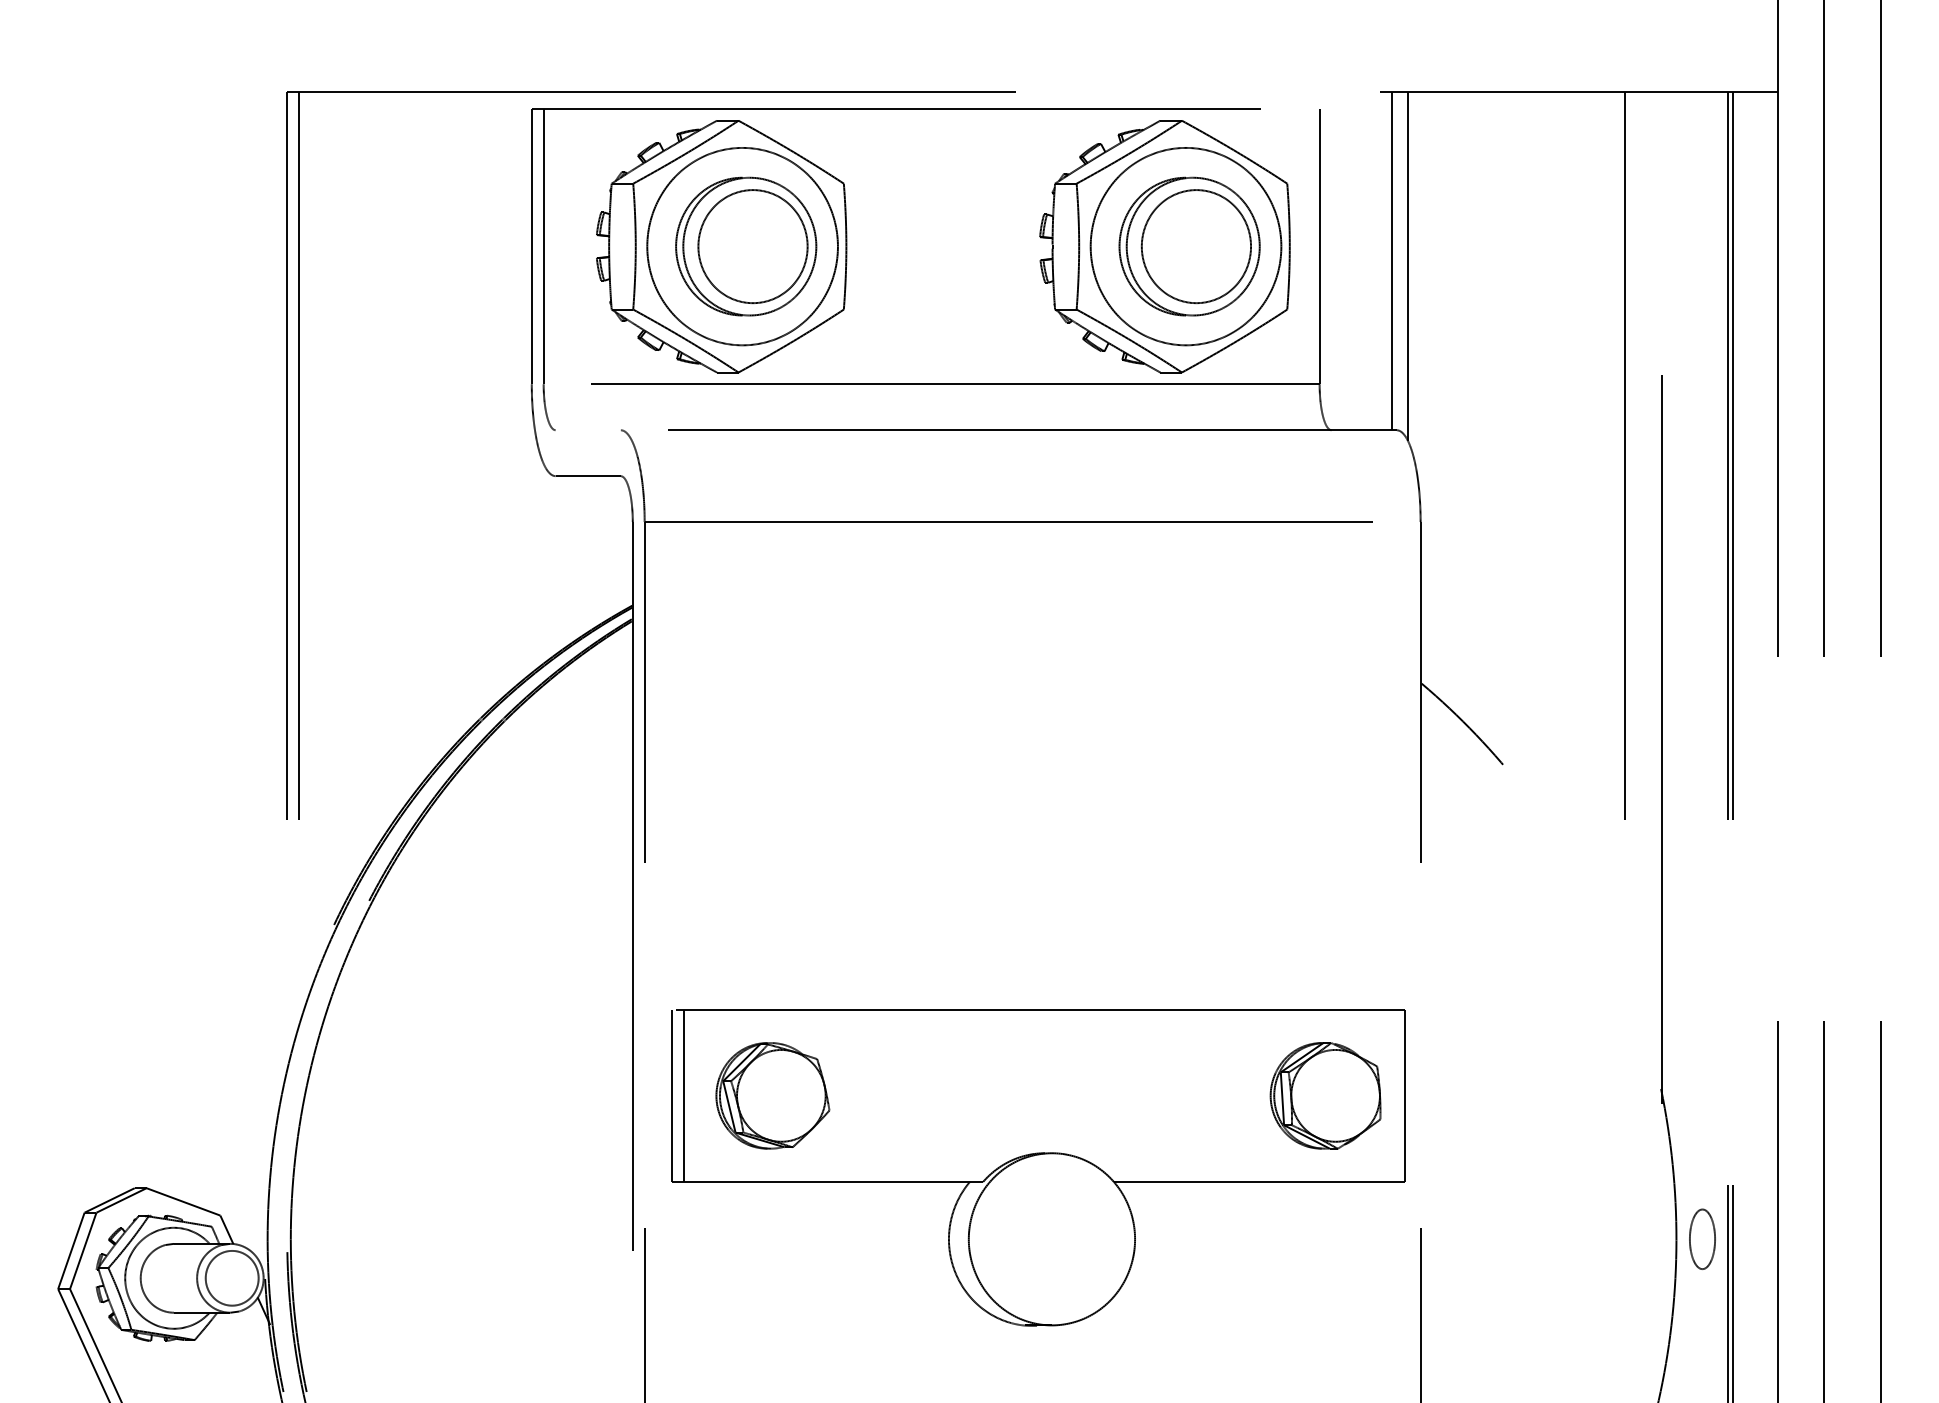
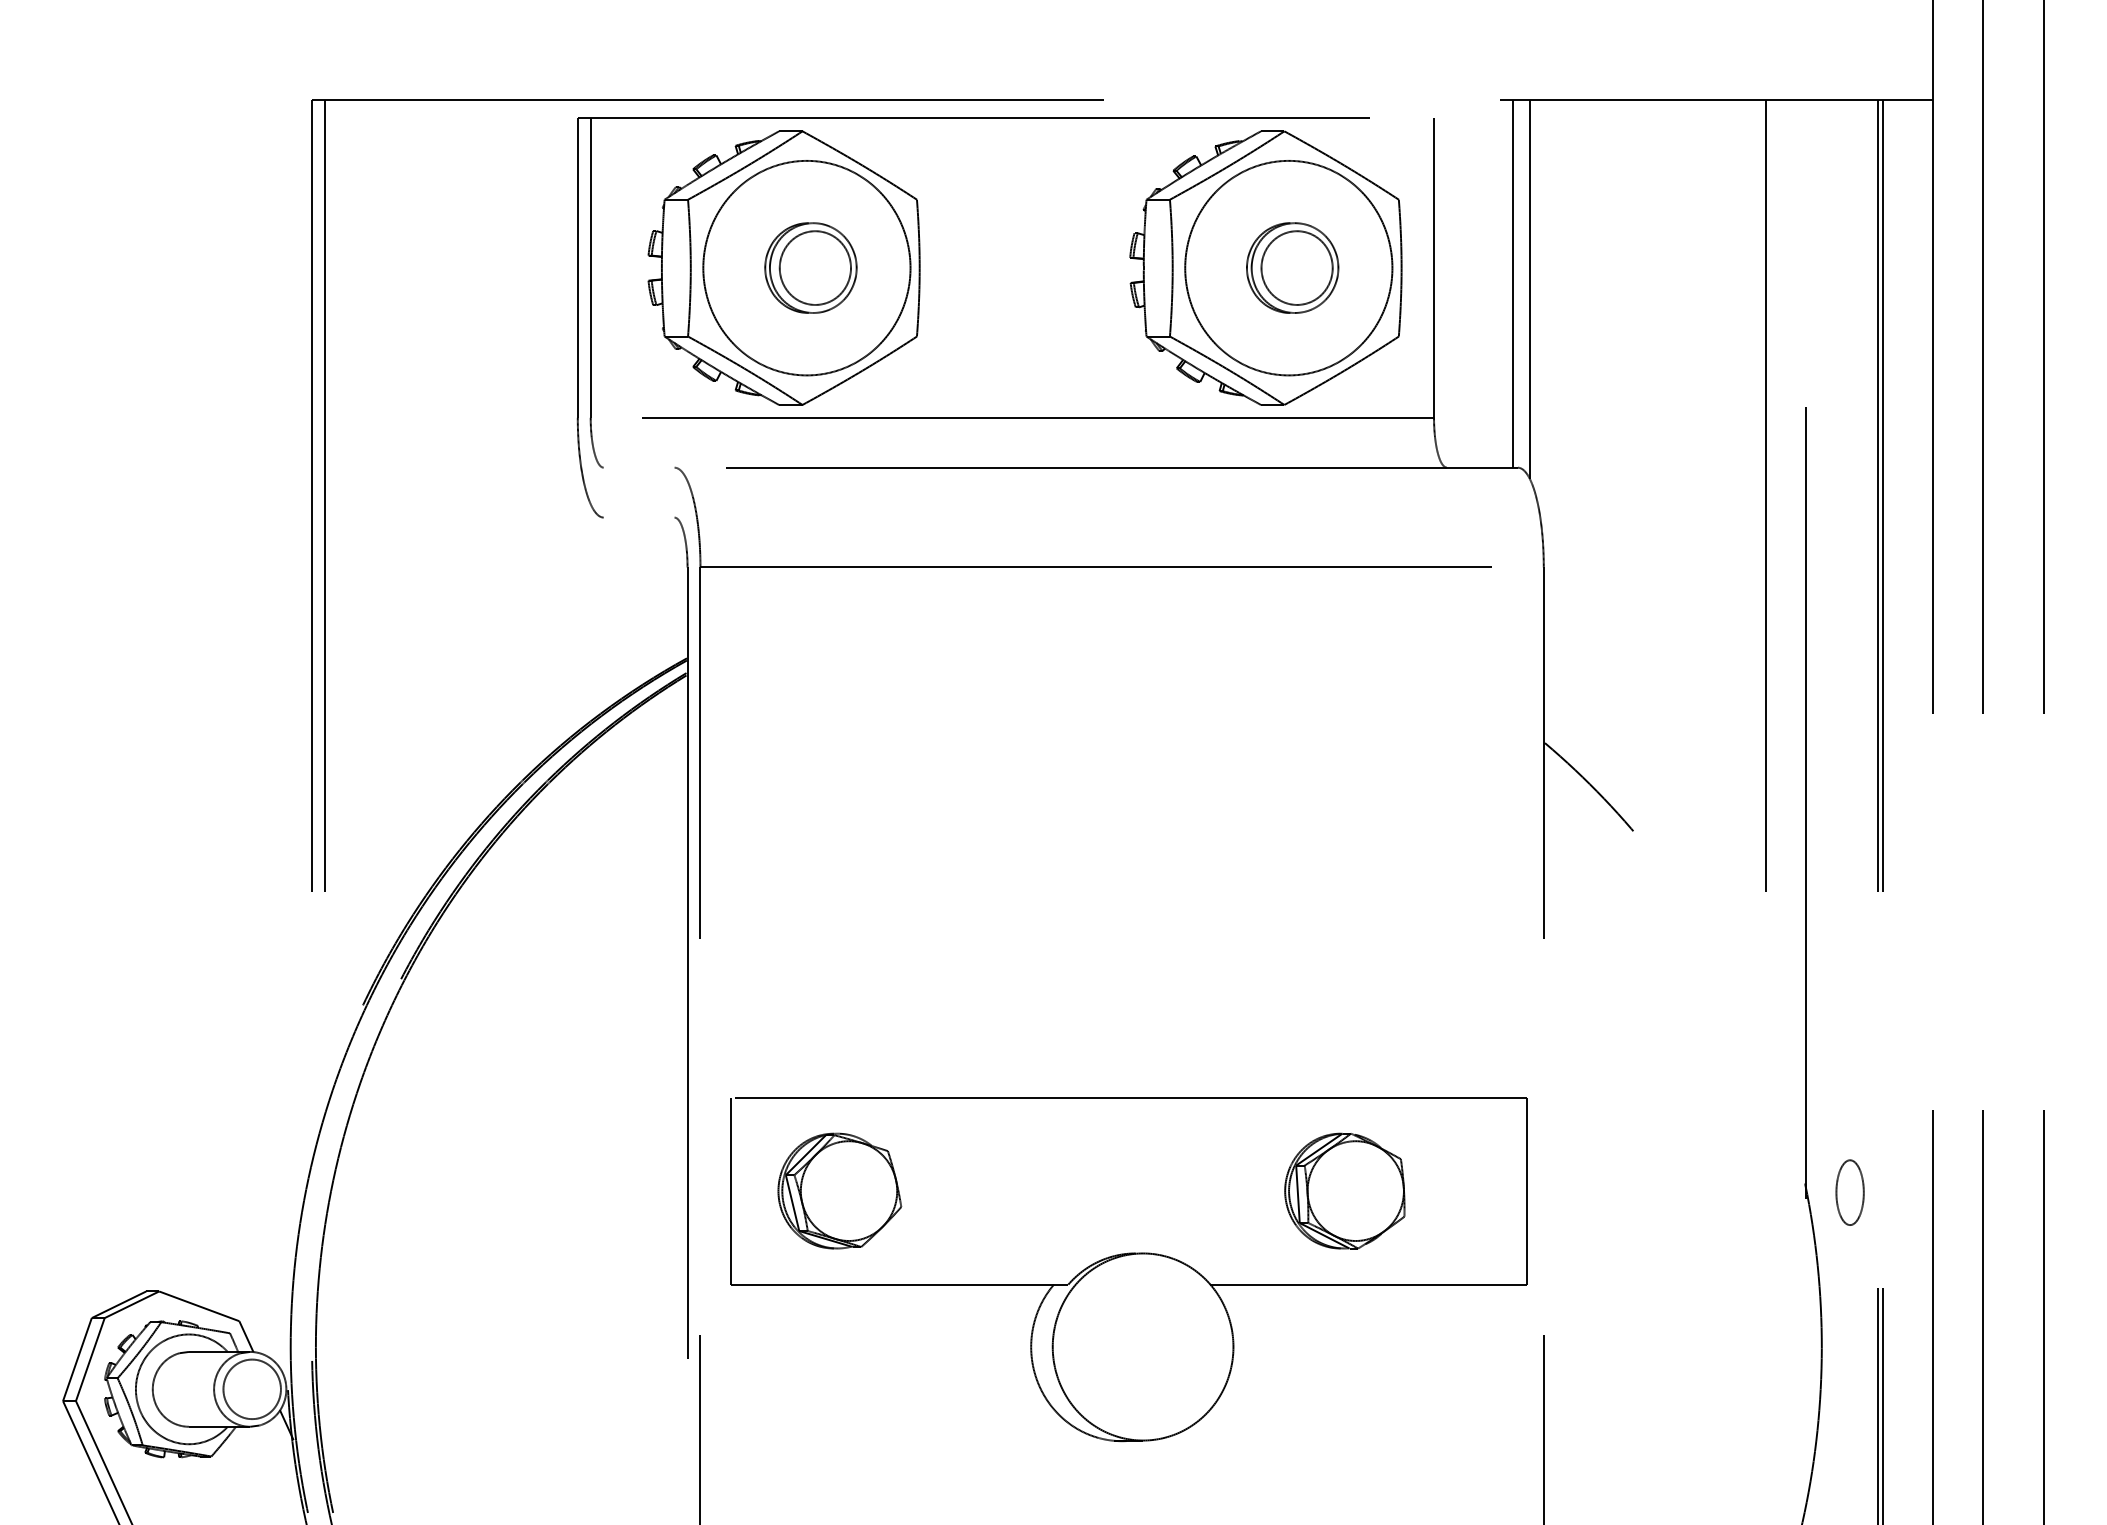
part: (746, 246) -> (811, 268), size x0.6
part: (1189, 246) -> (1292, 268), size x0.6
line: (587, 476) -> (638, 517), removed
line: (684, 1095) -> (743, 1190), removed
part: (1325, 1095) -> (1344, 1190), moved
part: (1702, 1238) -> (1850, 1191), moved

